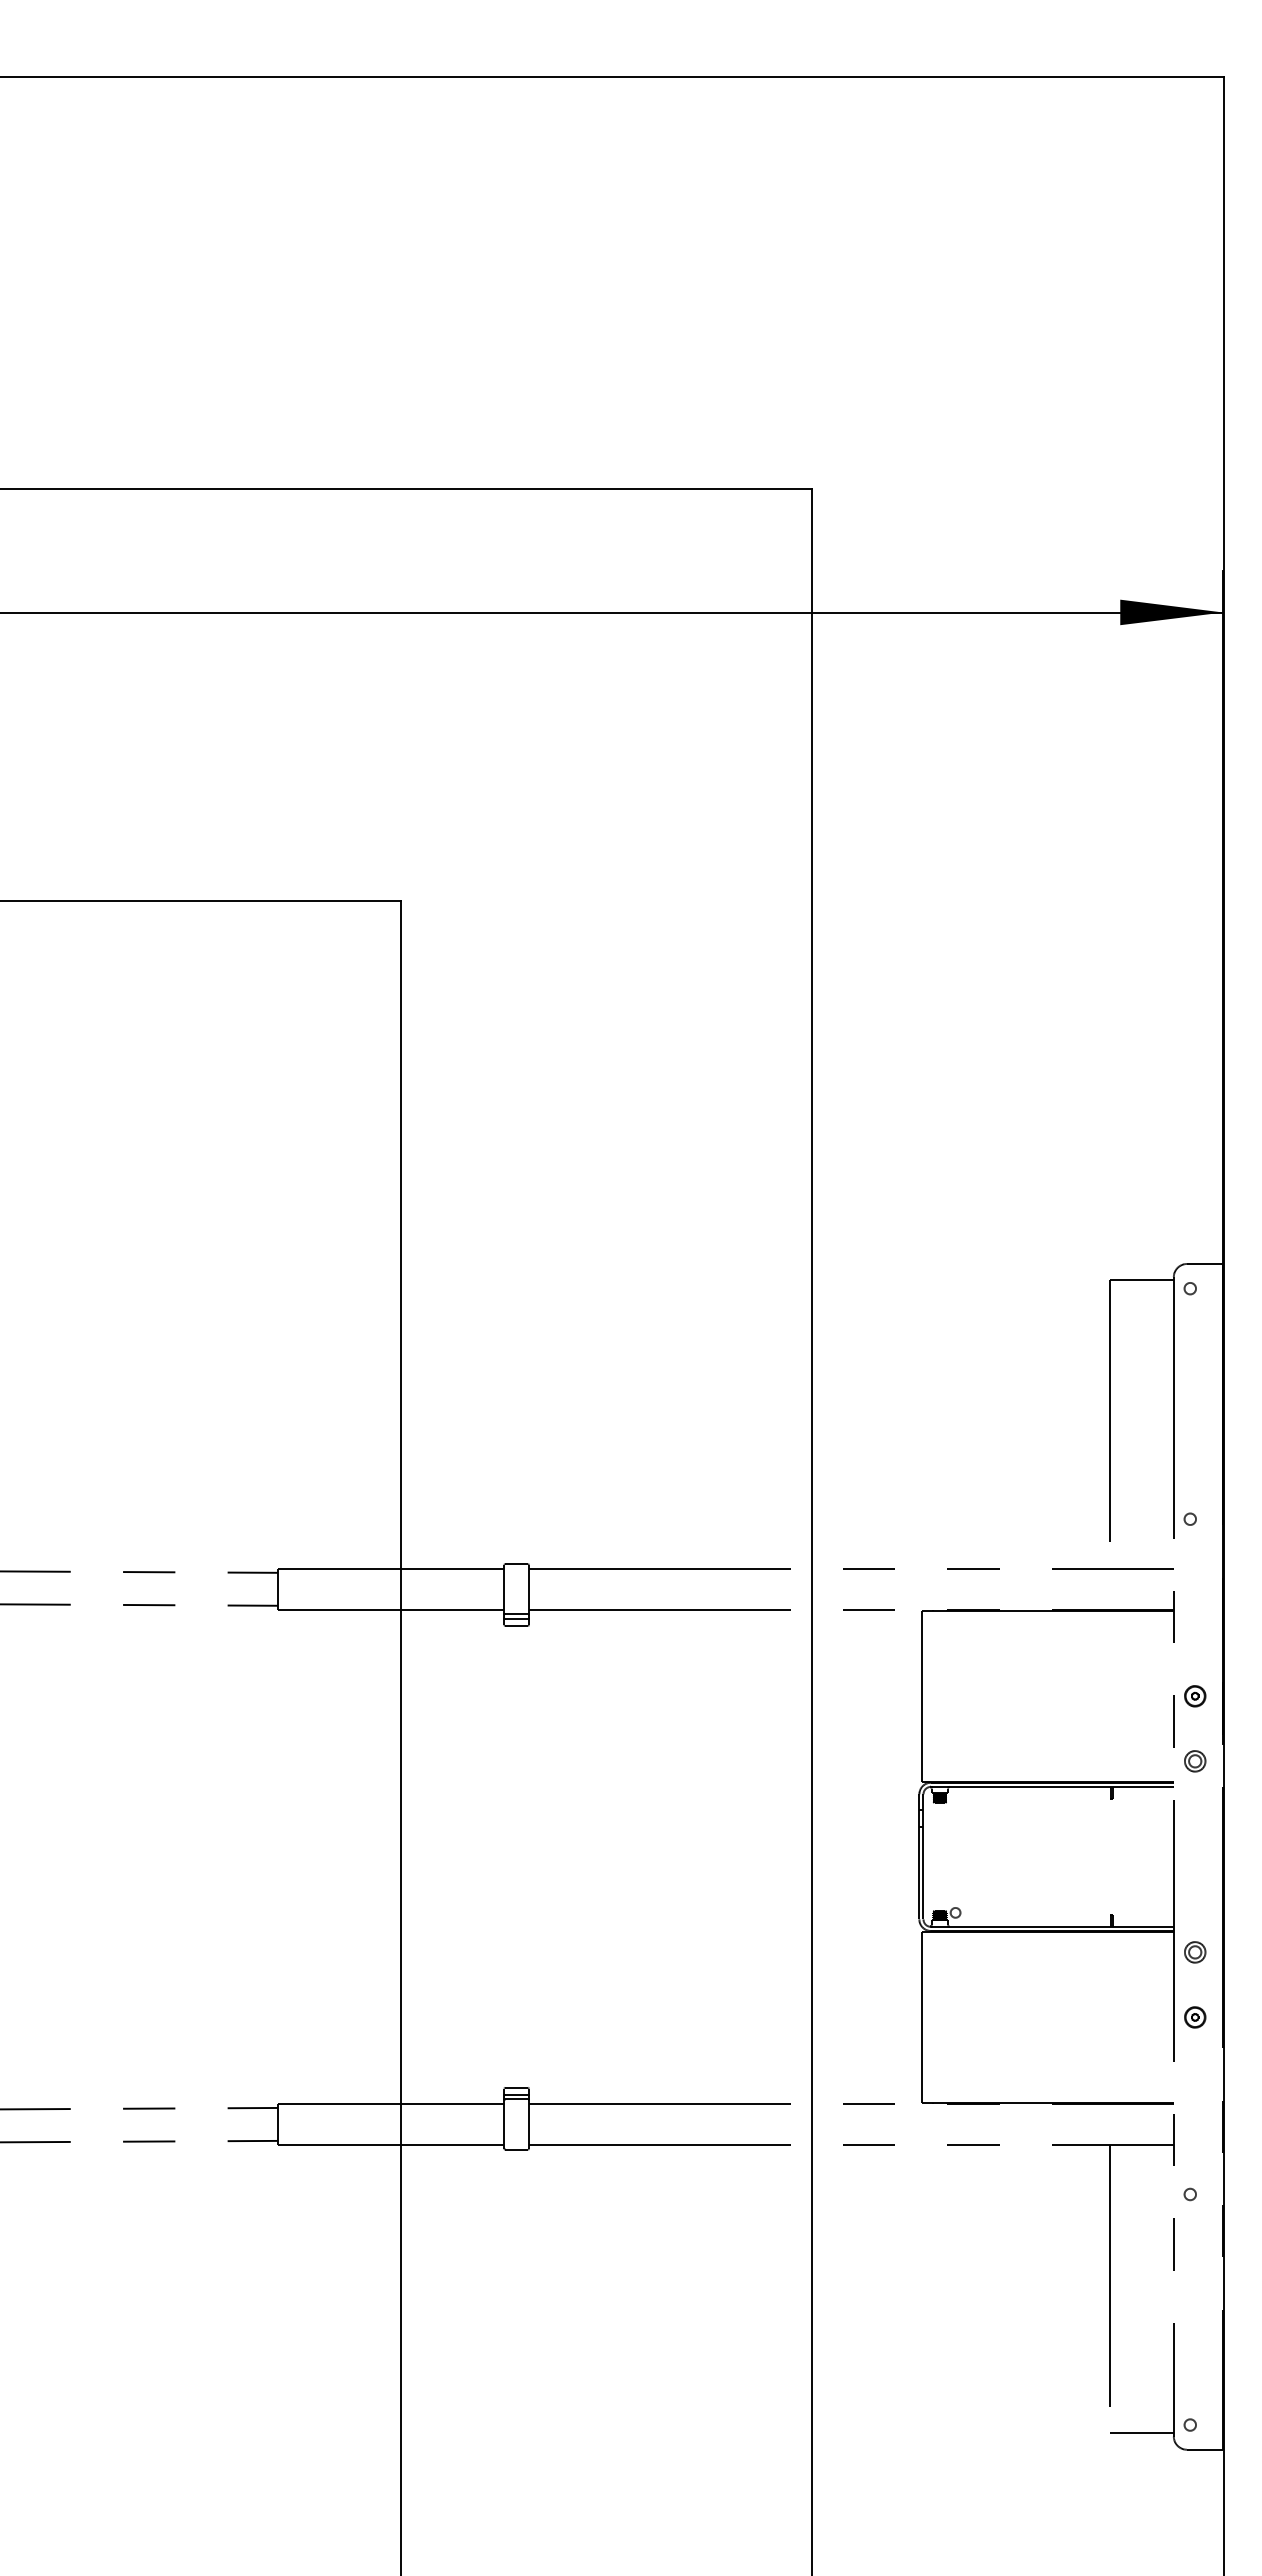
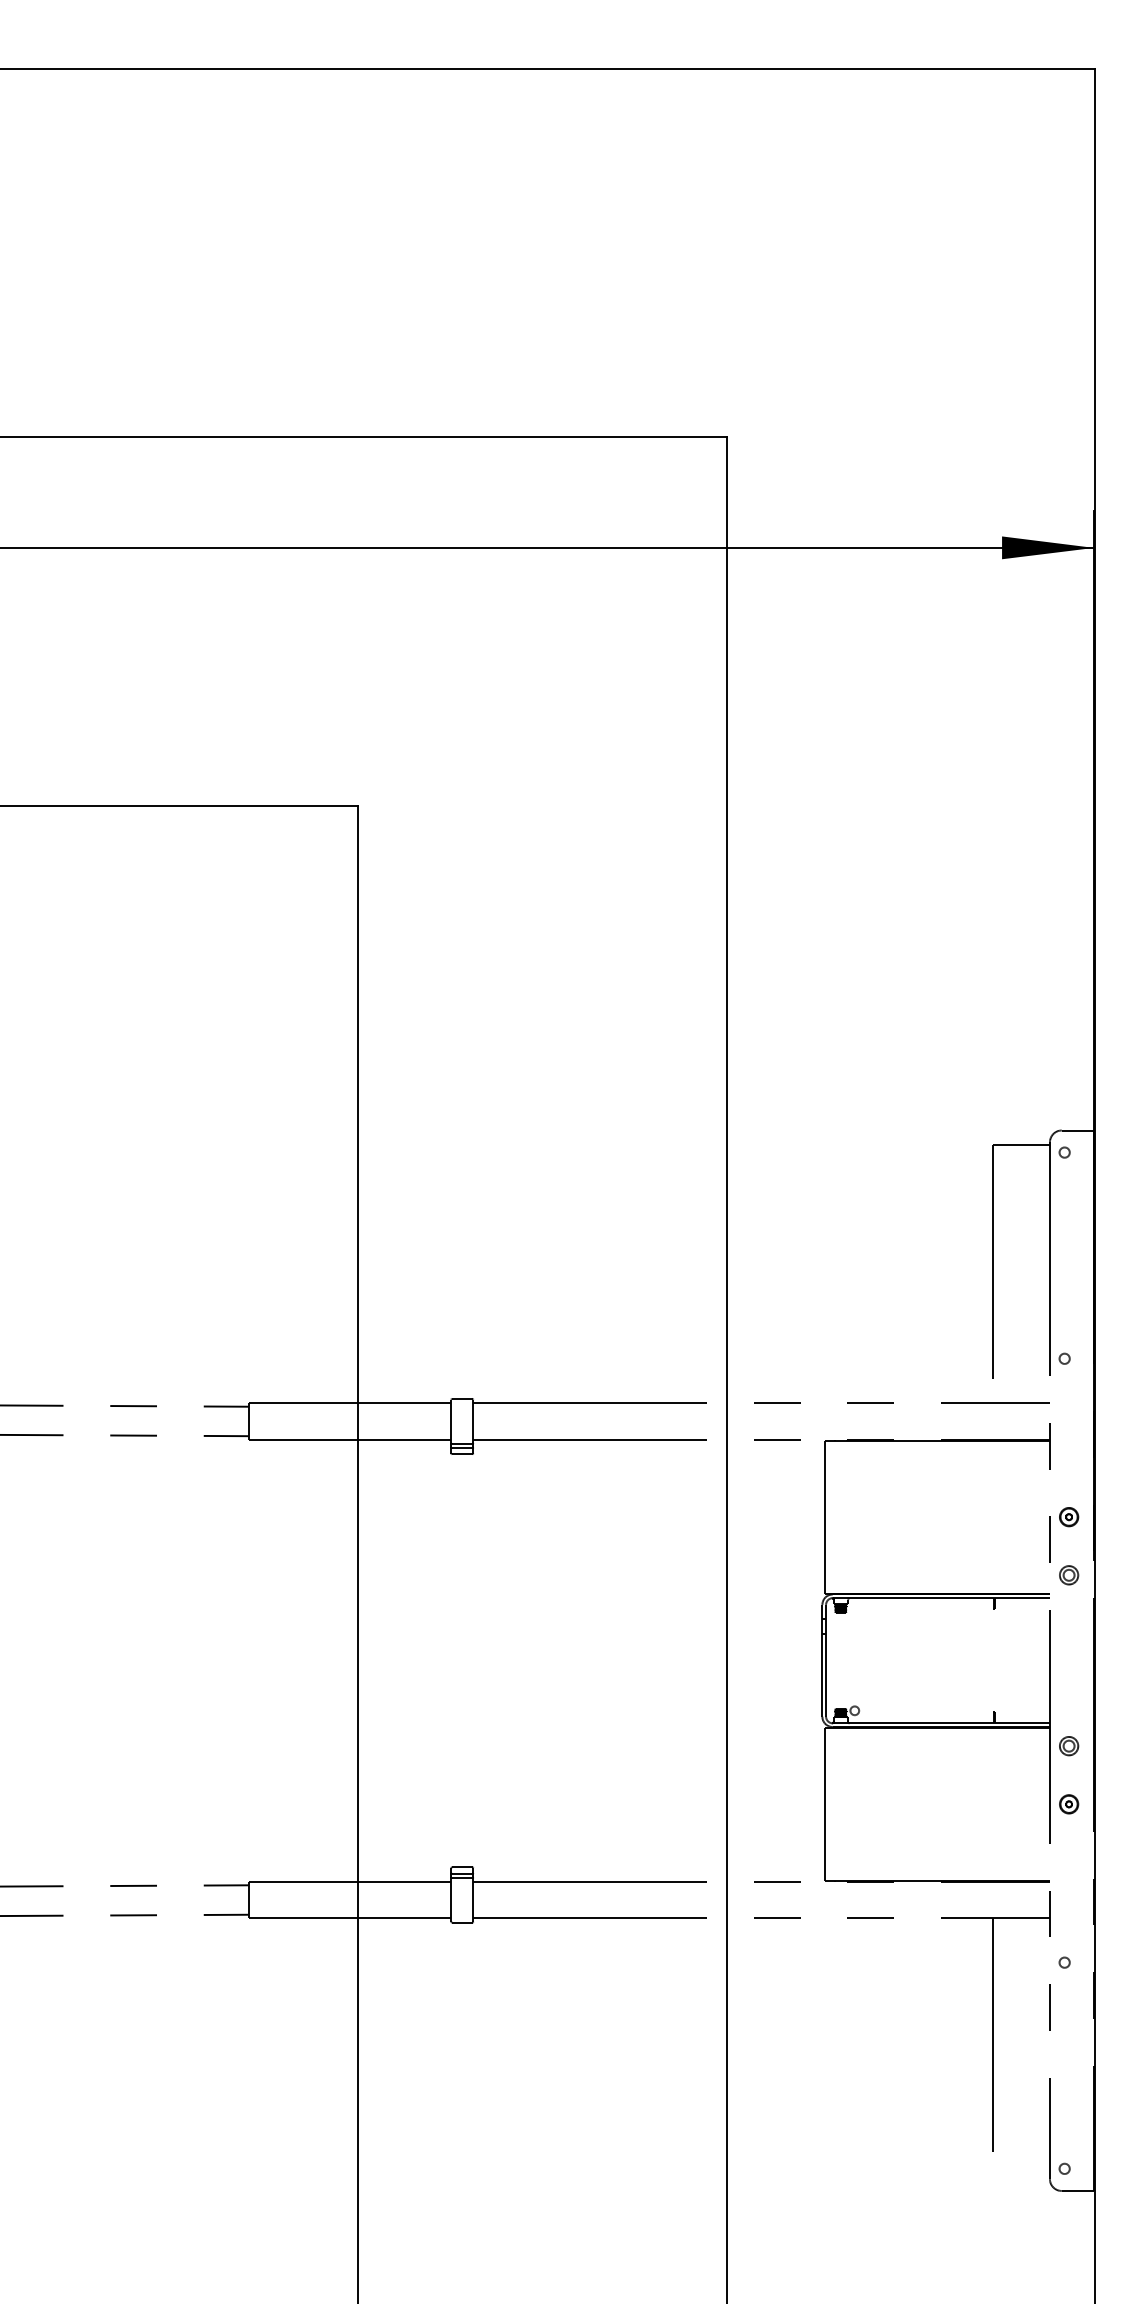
line: (1141, 2433) -> (1021, 2176), removed

